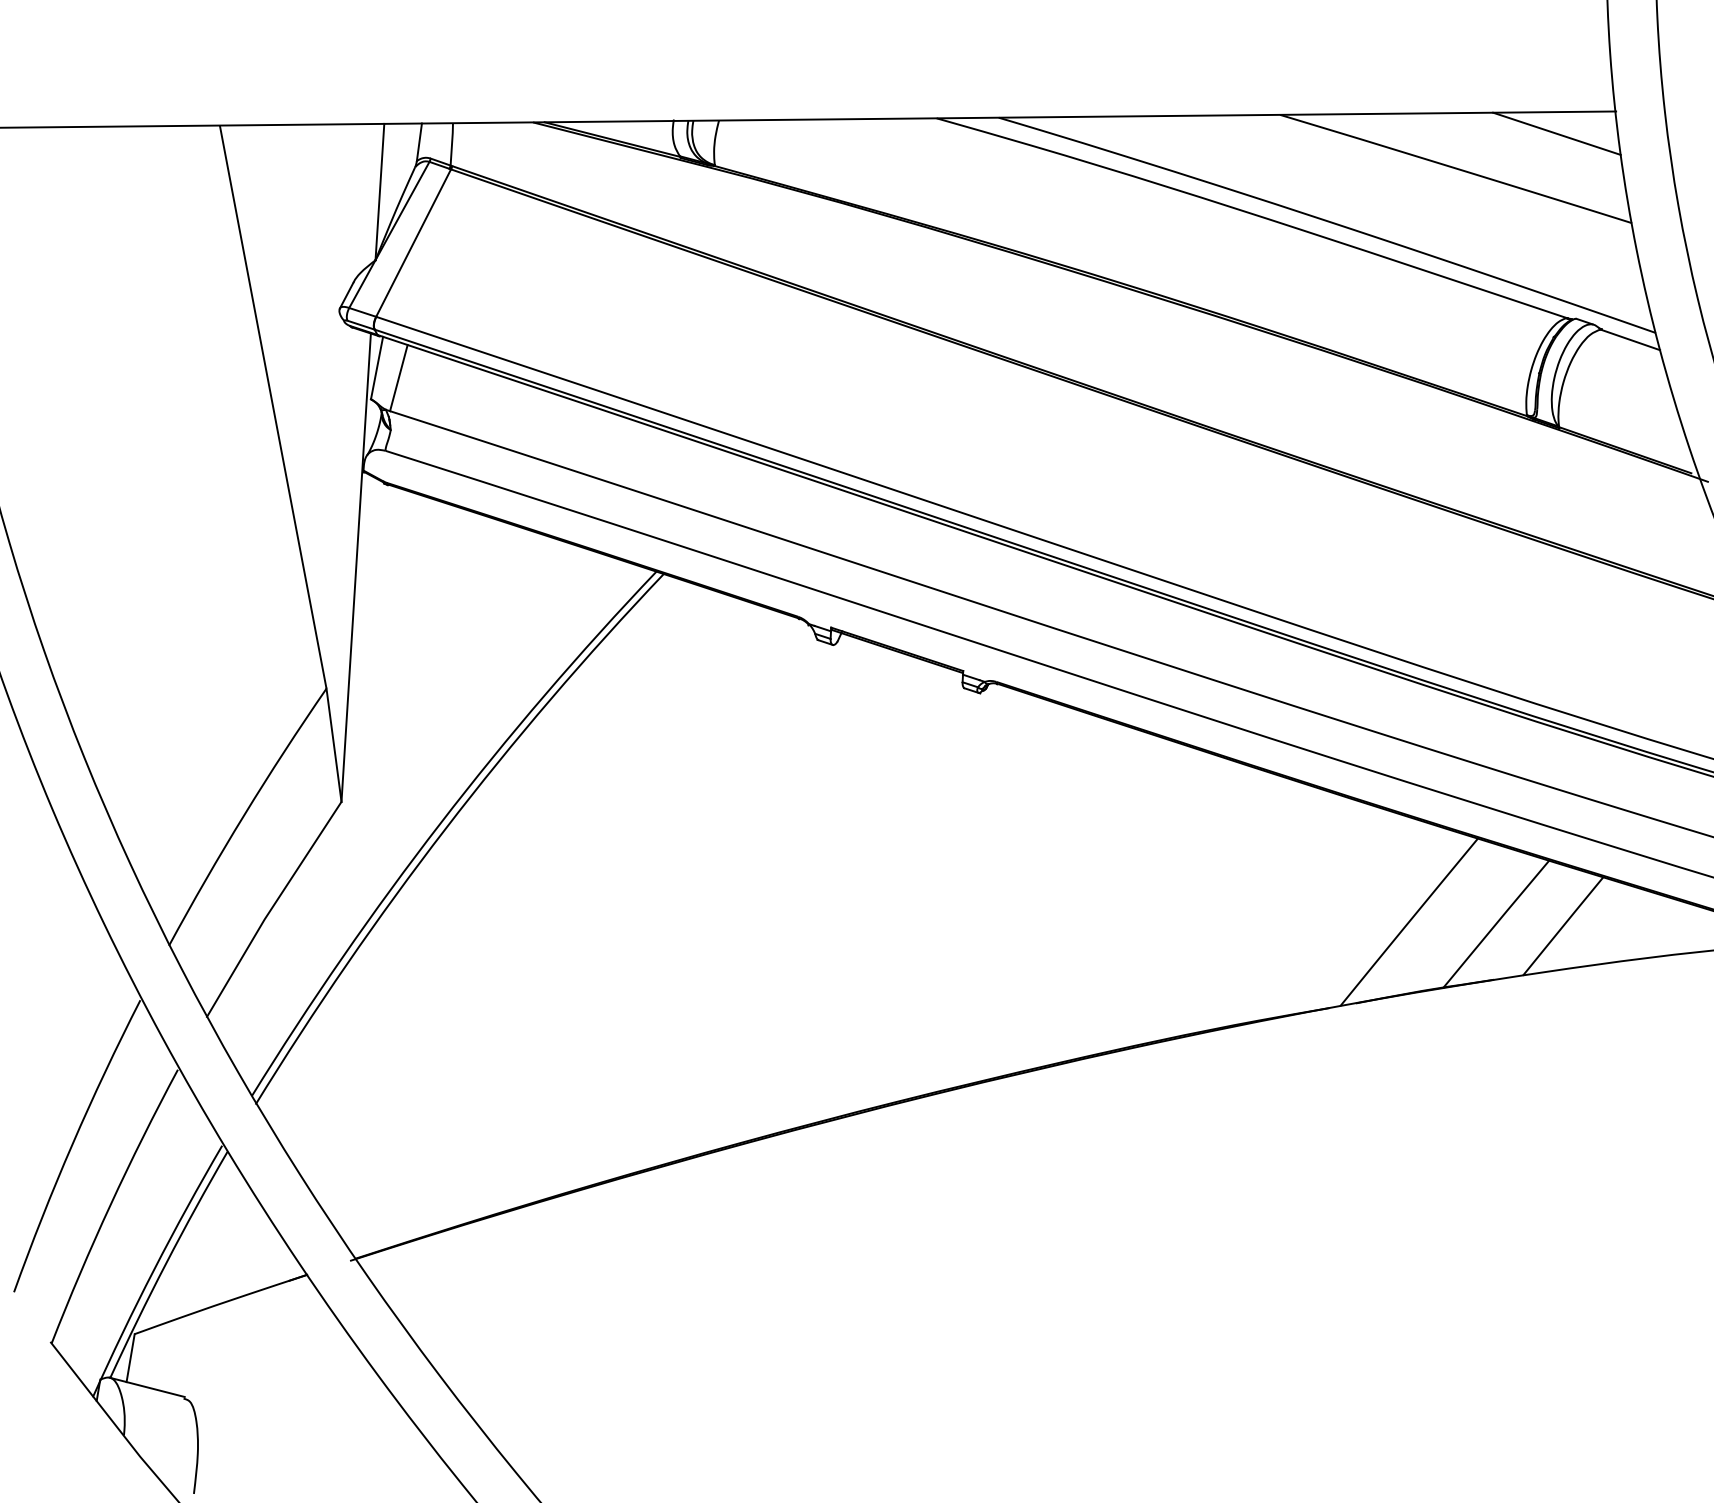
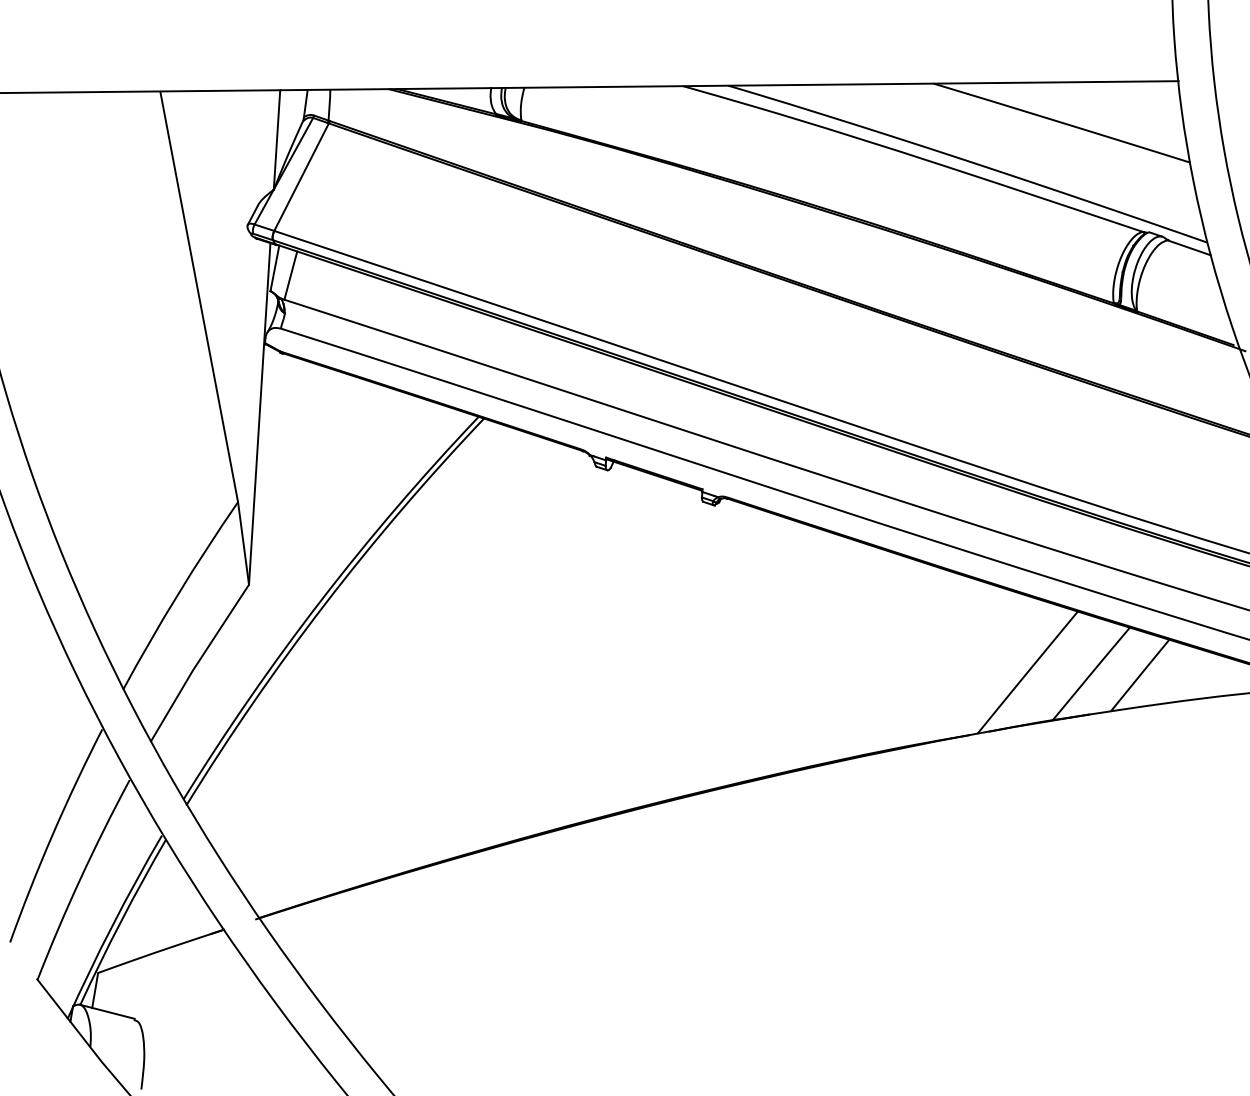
line: (1556, 133) -> (1135, 97), removed

